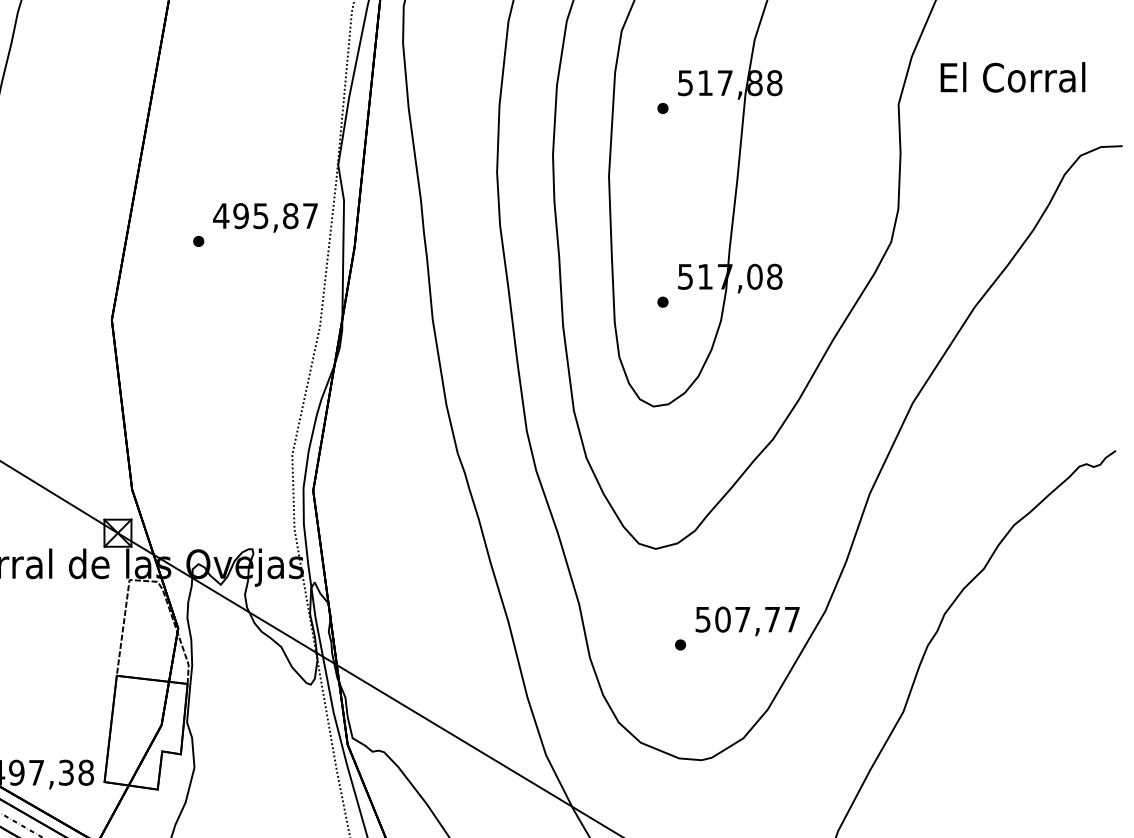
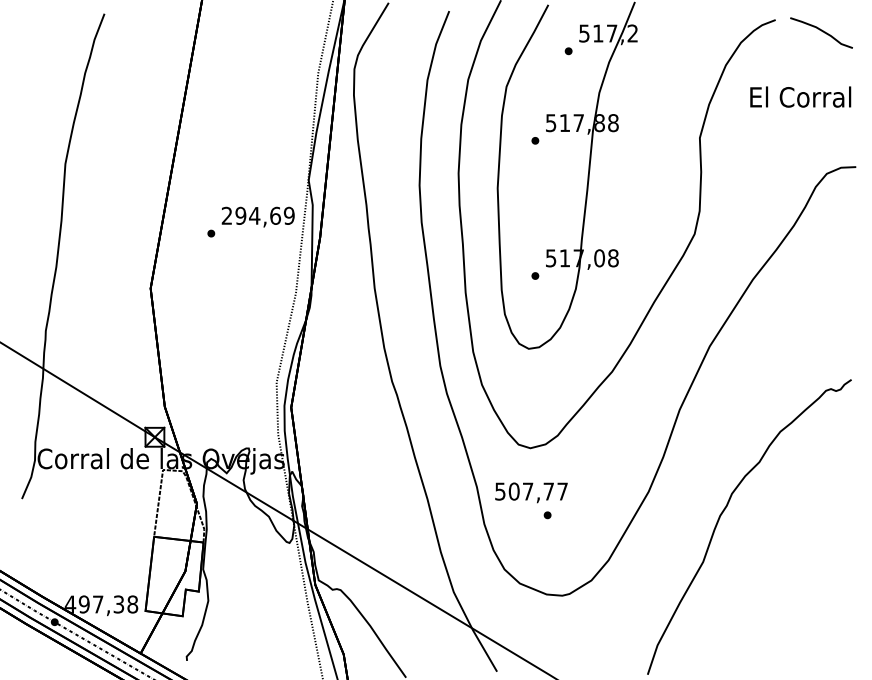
text: (1012, 76) -> (800, 96), moved
text: (264, 215) -> (257, 215), 495,87 -> 294,69
text: (747, 620) -> (531, 492), moved

